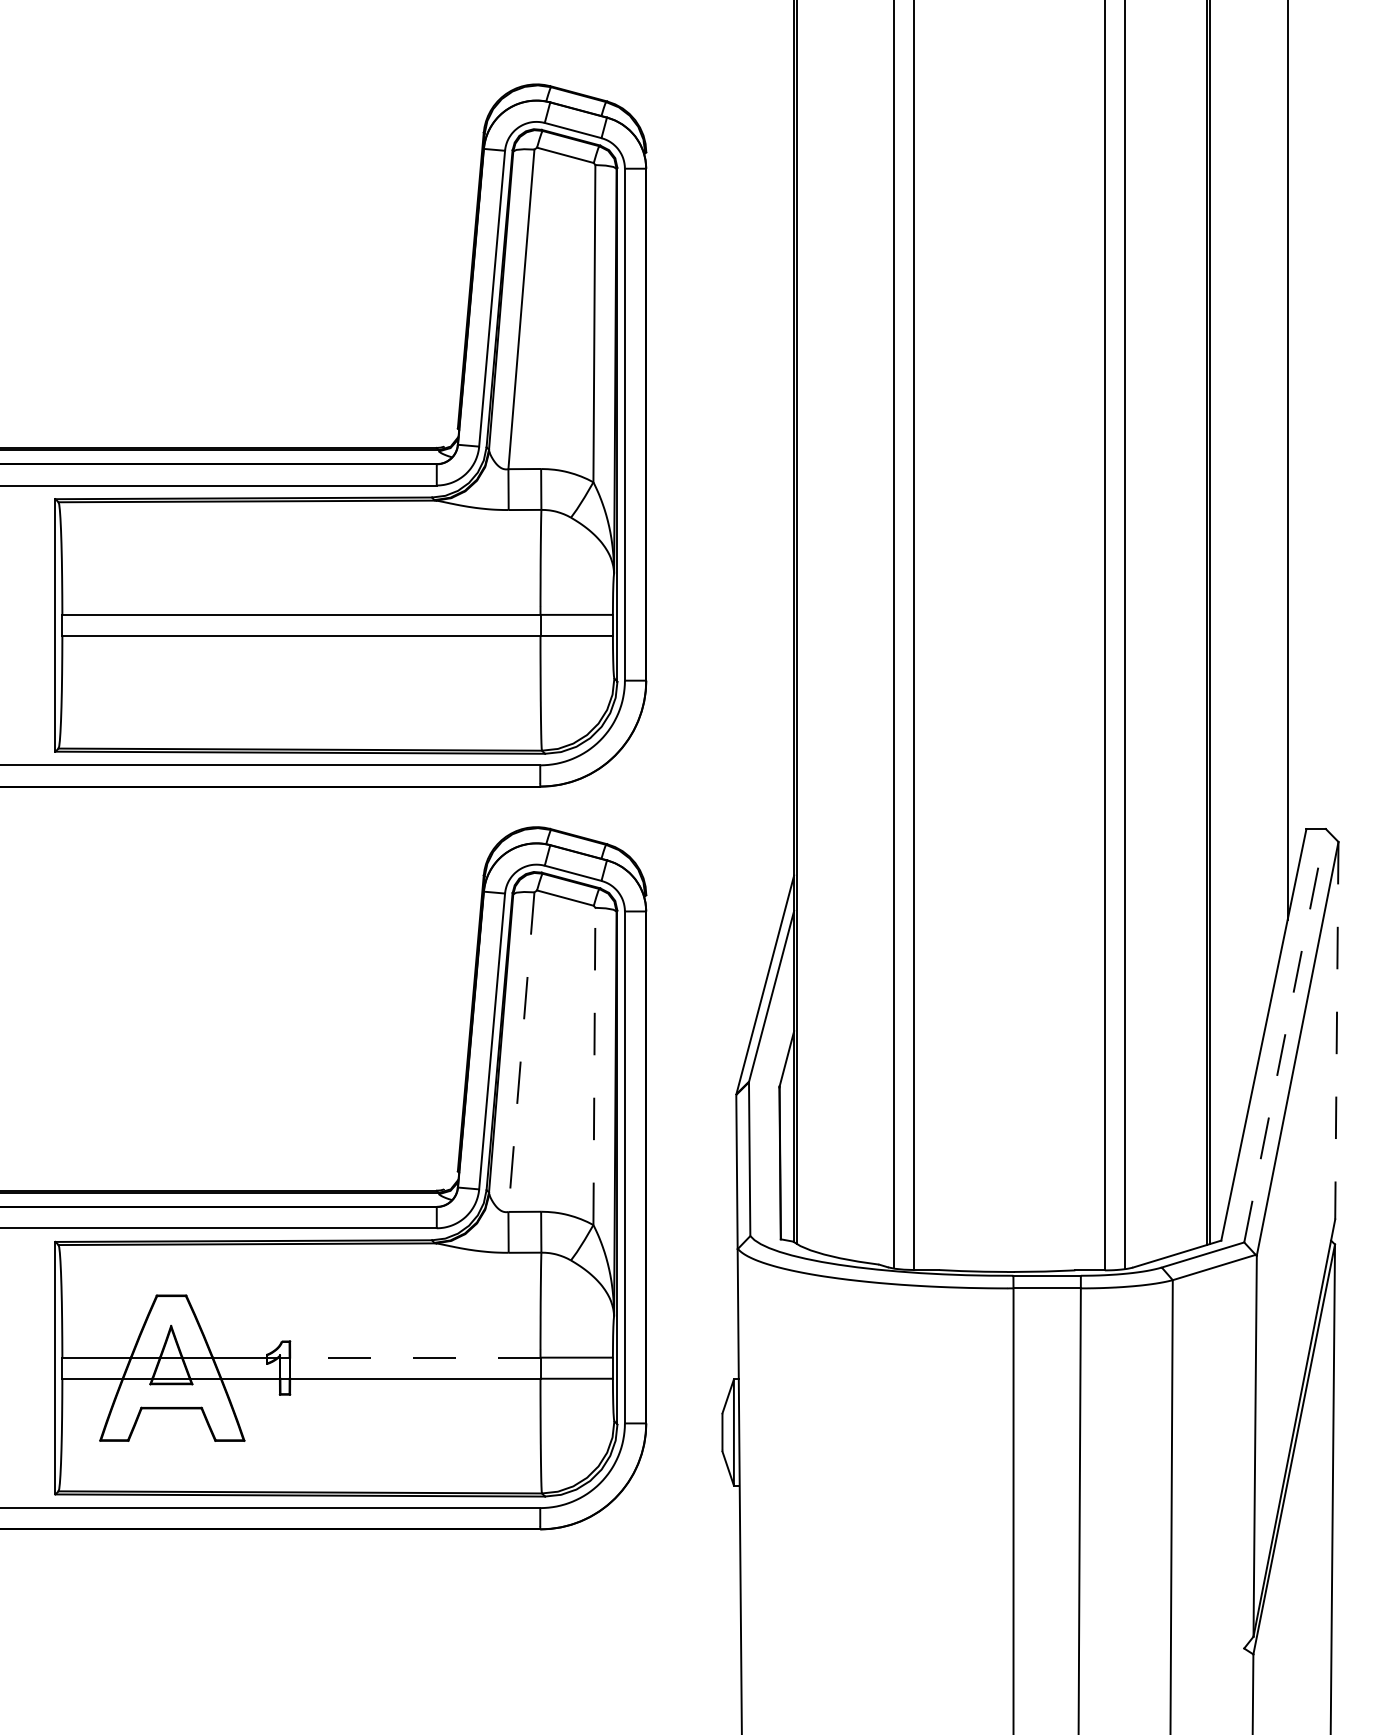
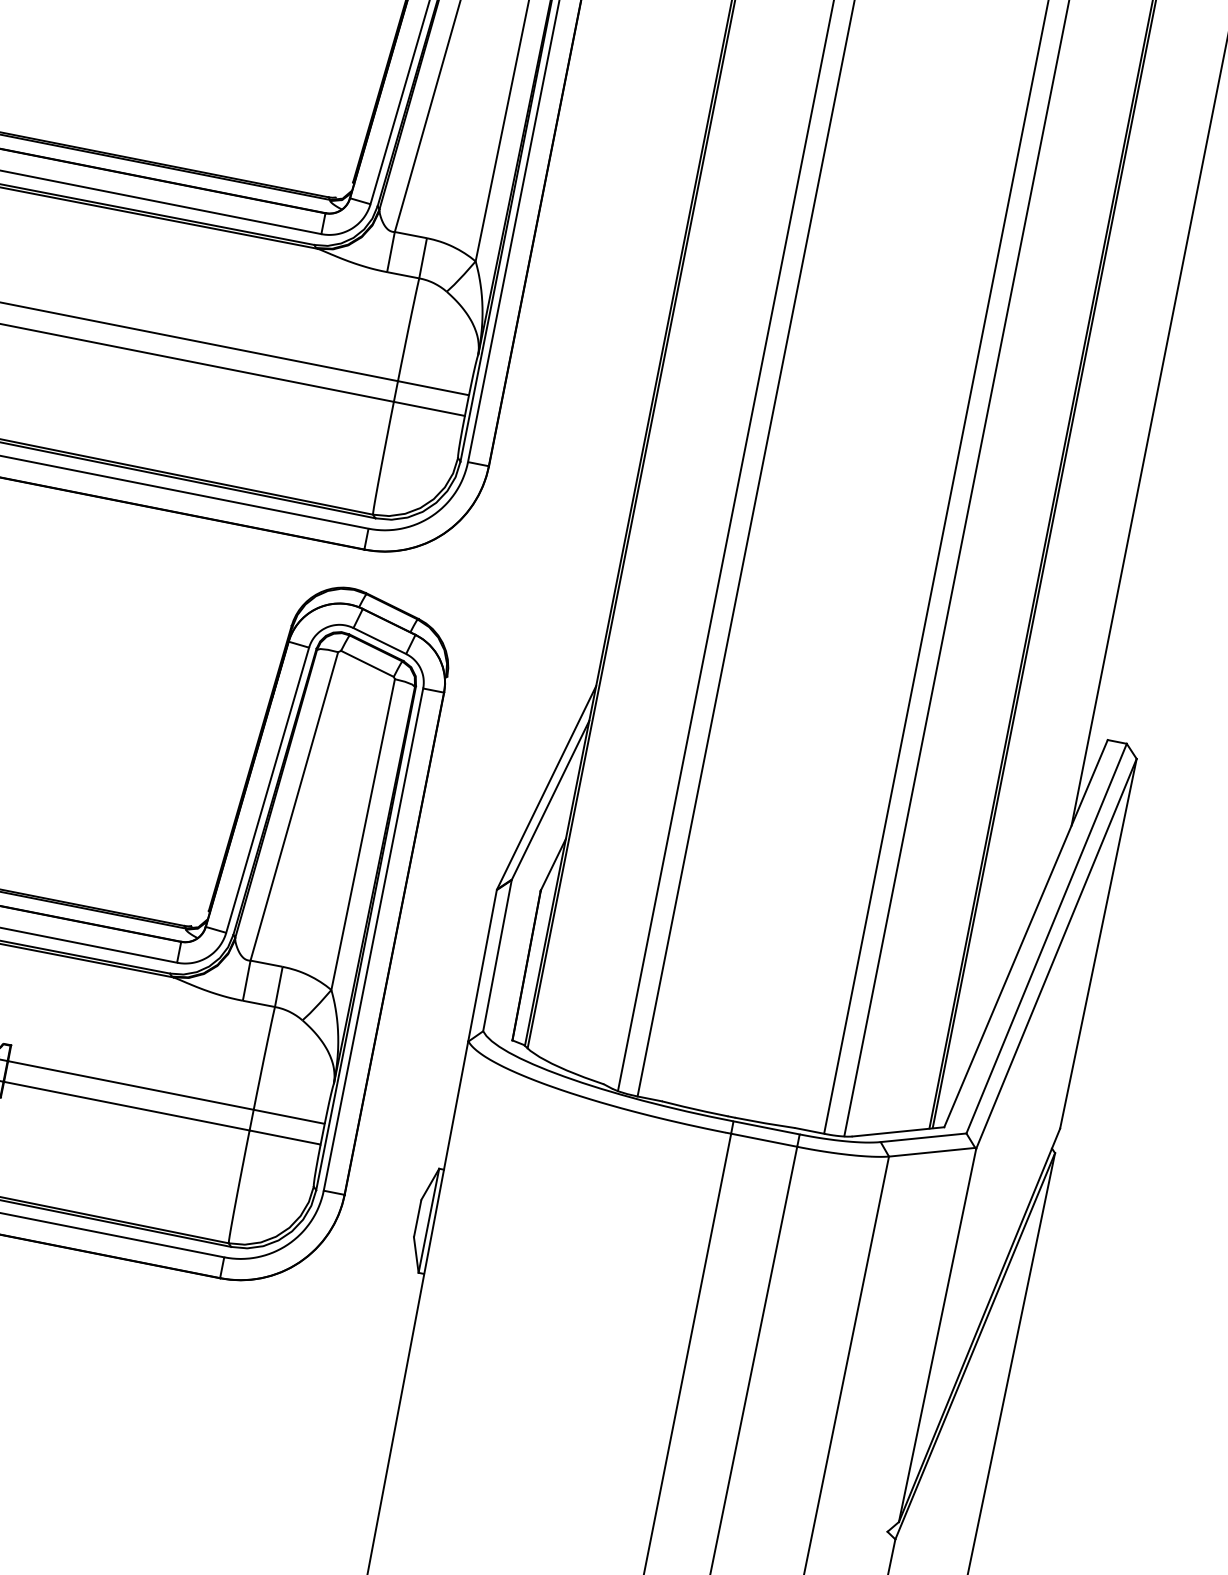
line: (1336, 1030) -> (1098, 943), dashed -> solid
line: (1285, 1035) -> (1047, 938), dashed -> solid
line: (521, 1052) -> (294, 806), dashed -> solid
line: (594, 1066) -> (363, 834), dashed -> solid
line: (414, 1357) -> (130, 1085), dashed -> solid

